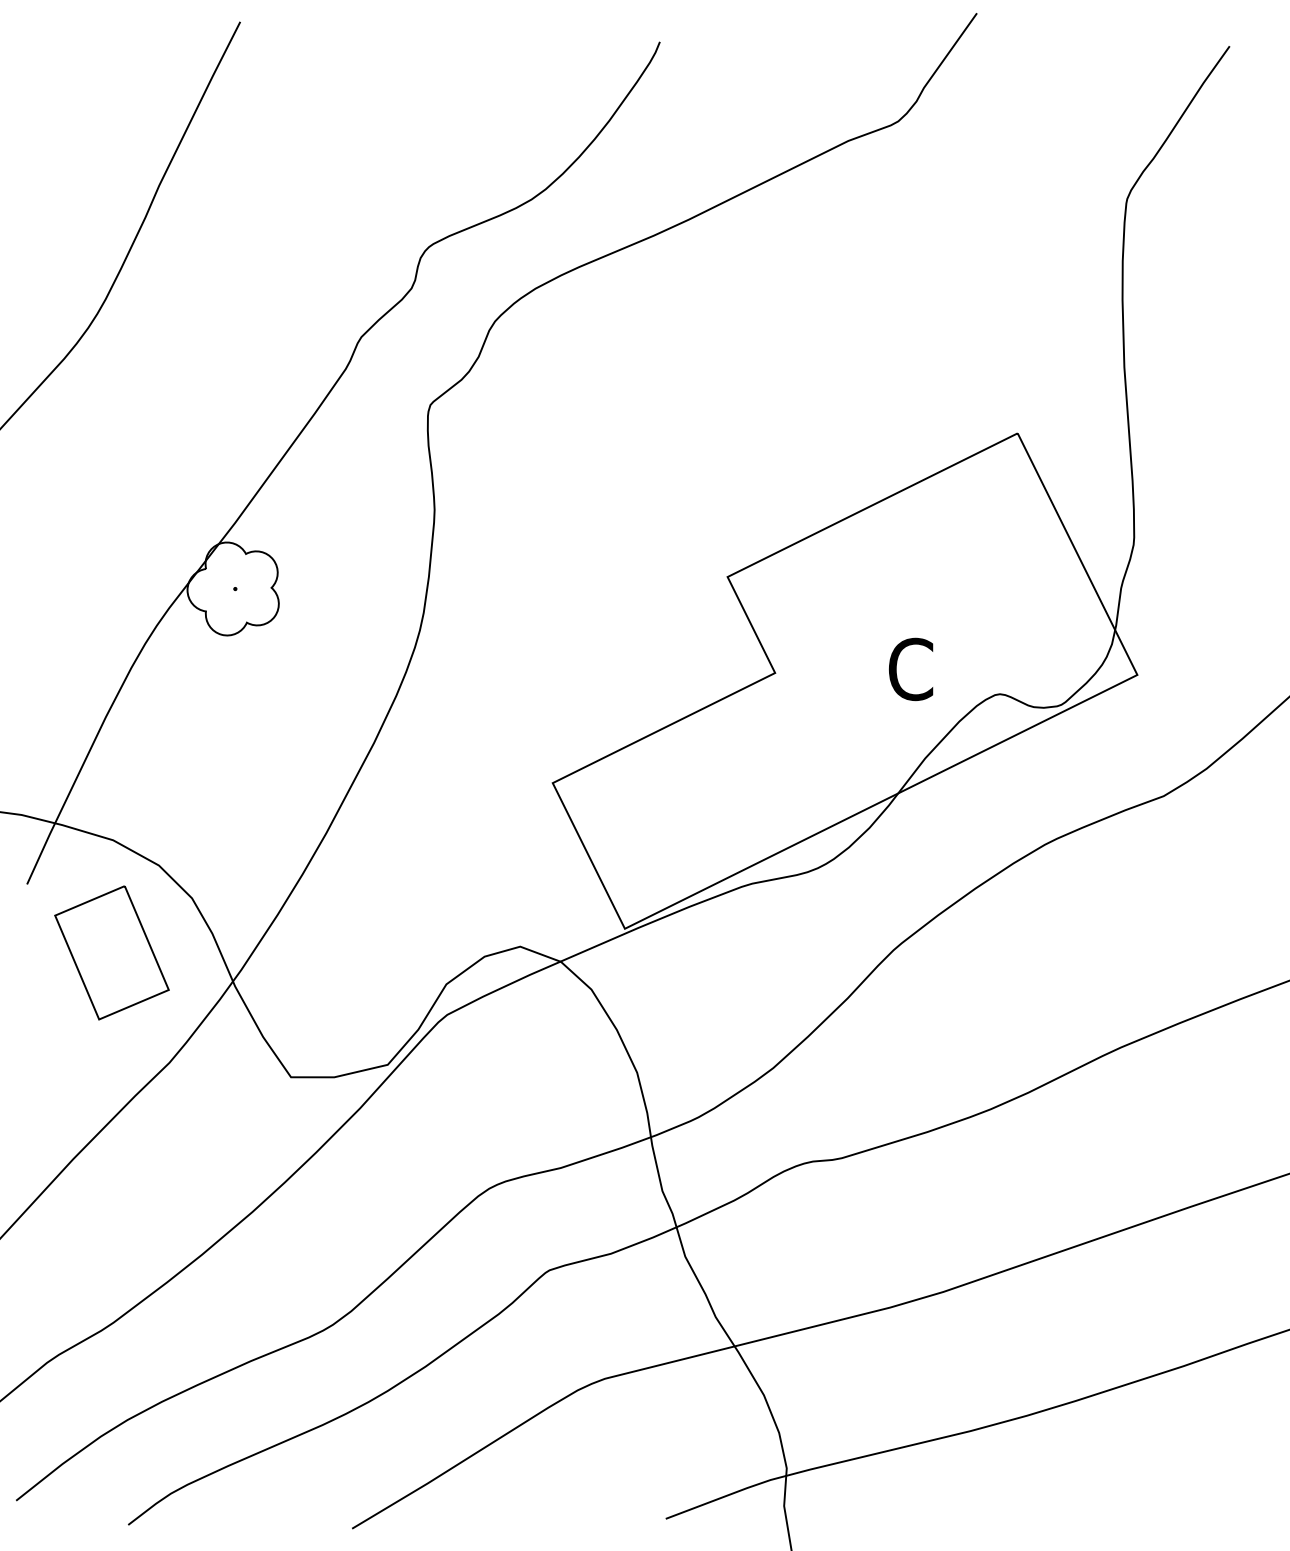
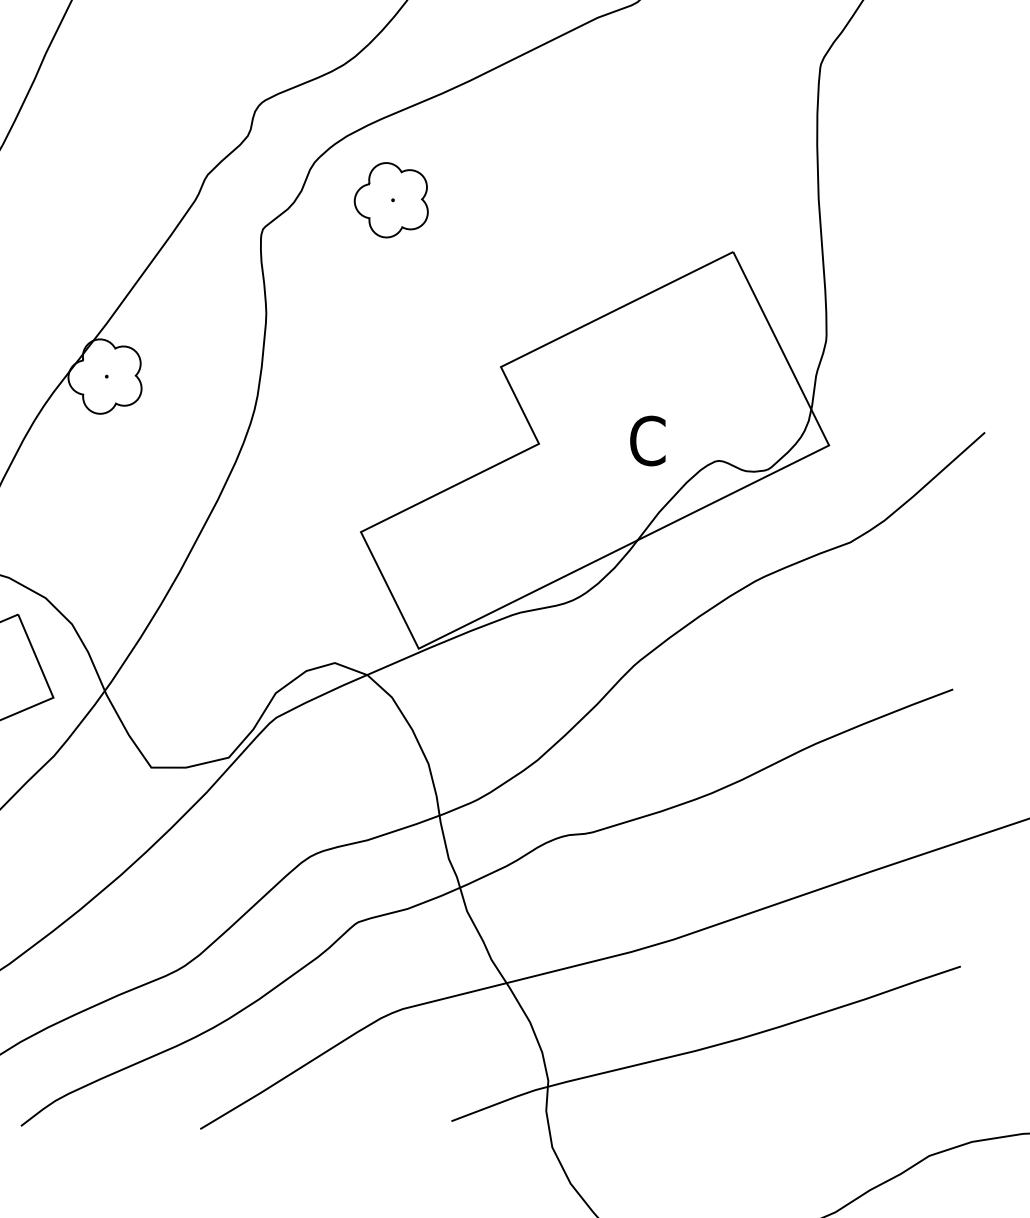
part: (590, 368) -> (391, 200), added

